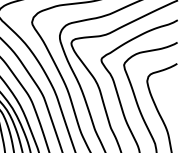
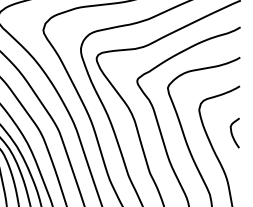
curve: (172, 98) -> (233, 133), added

